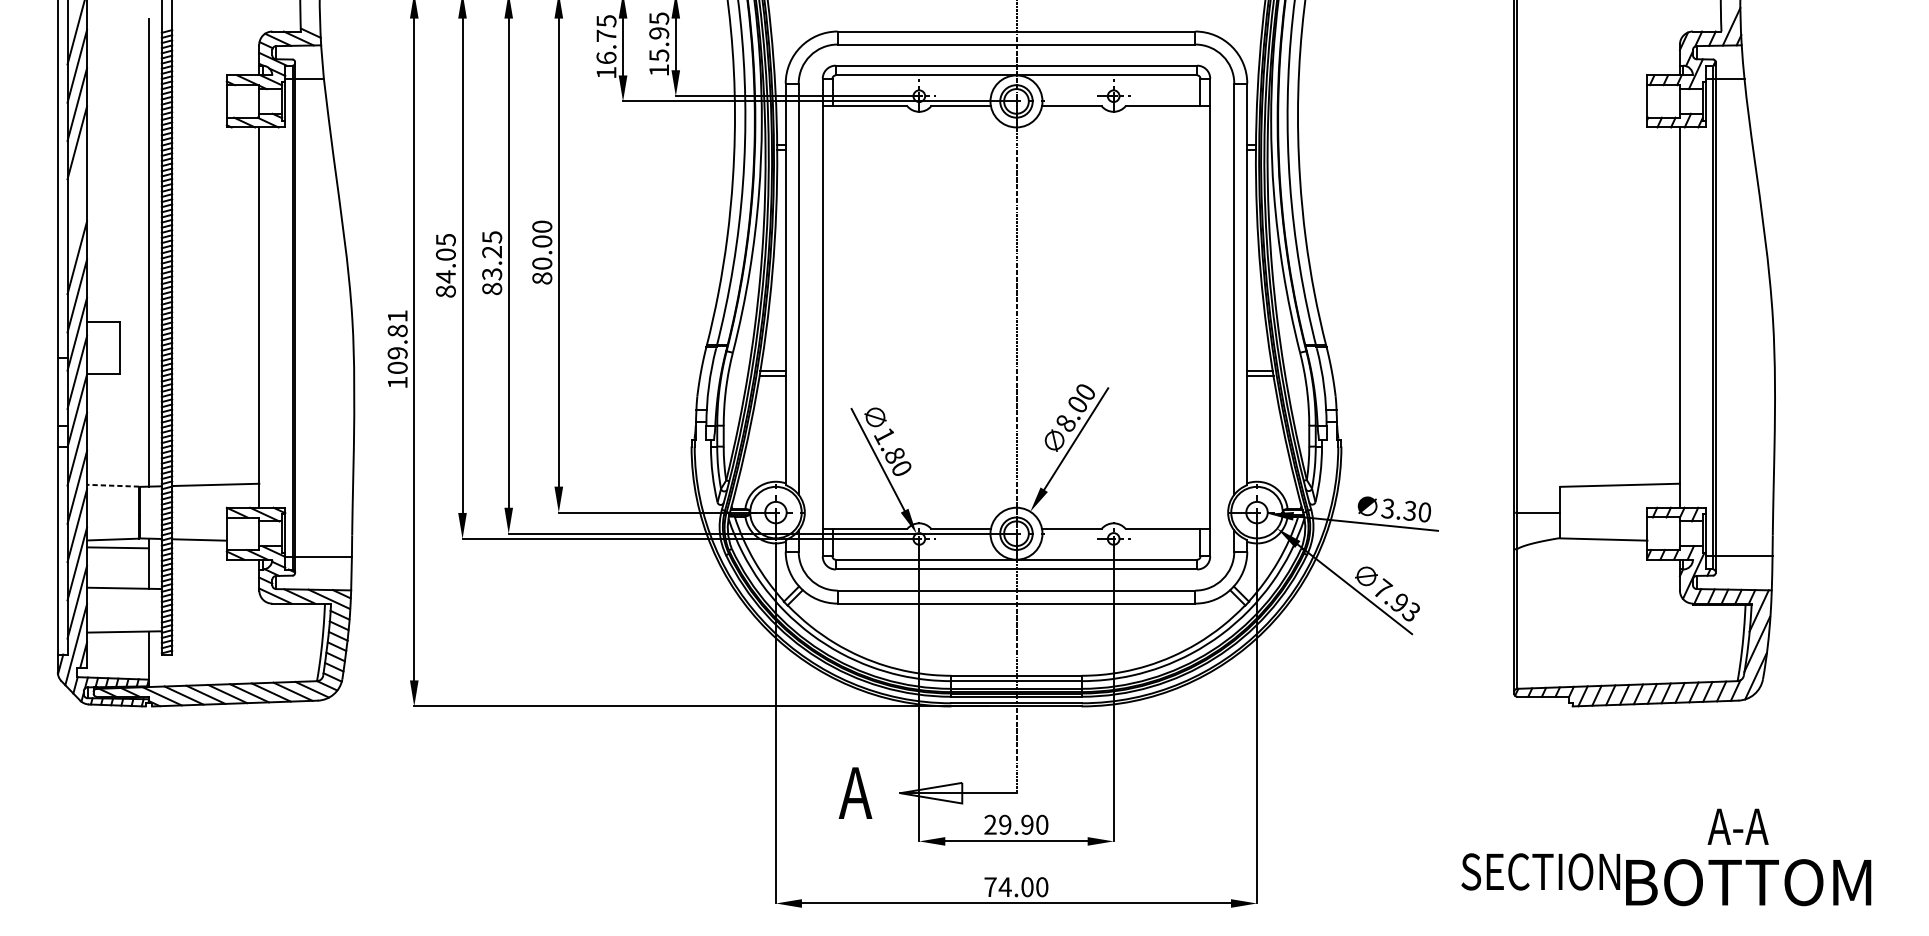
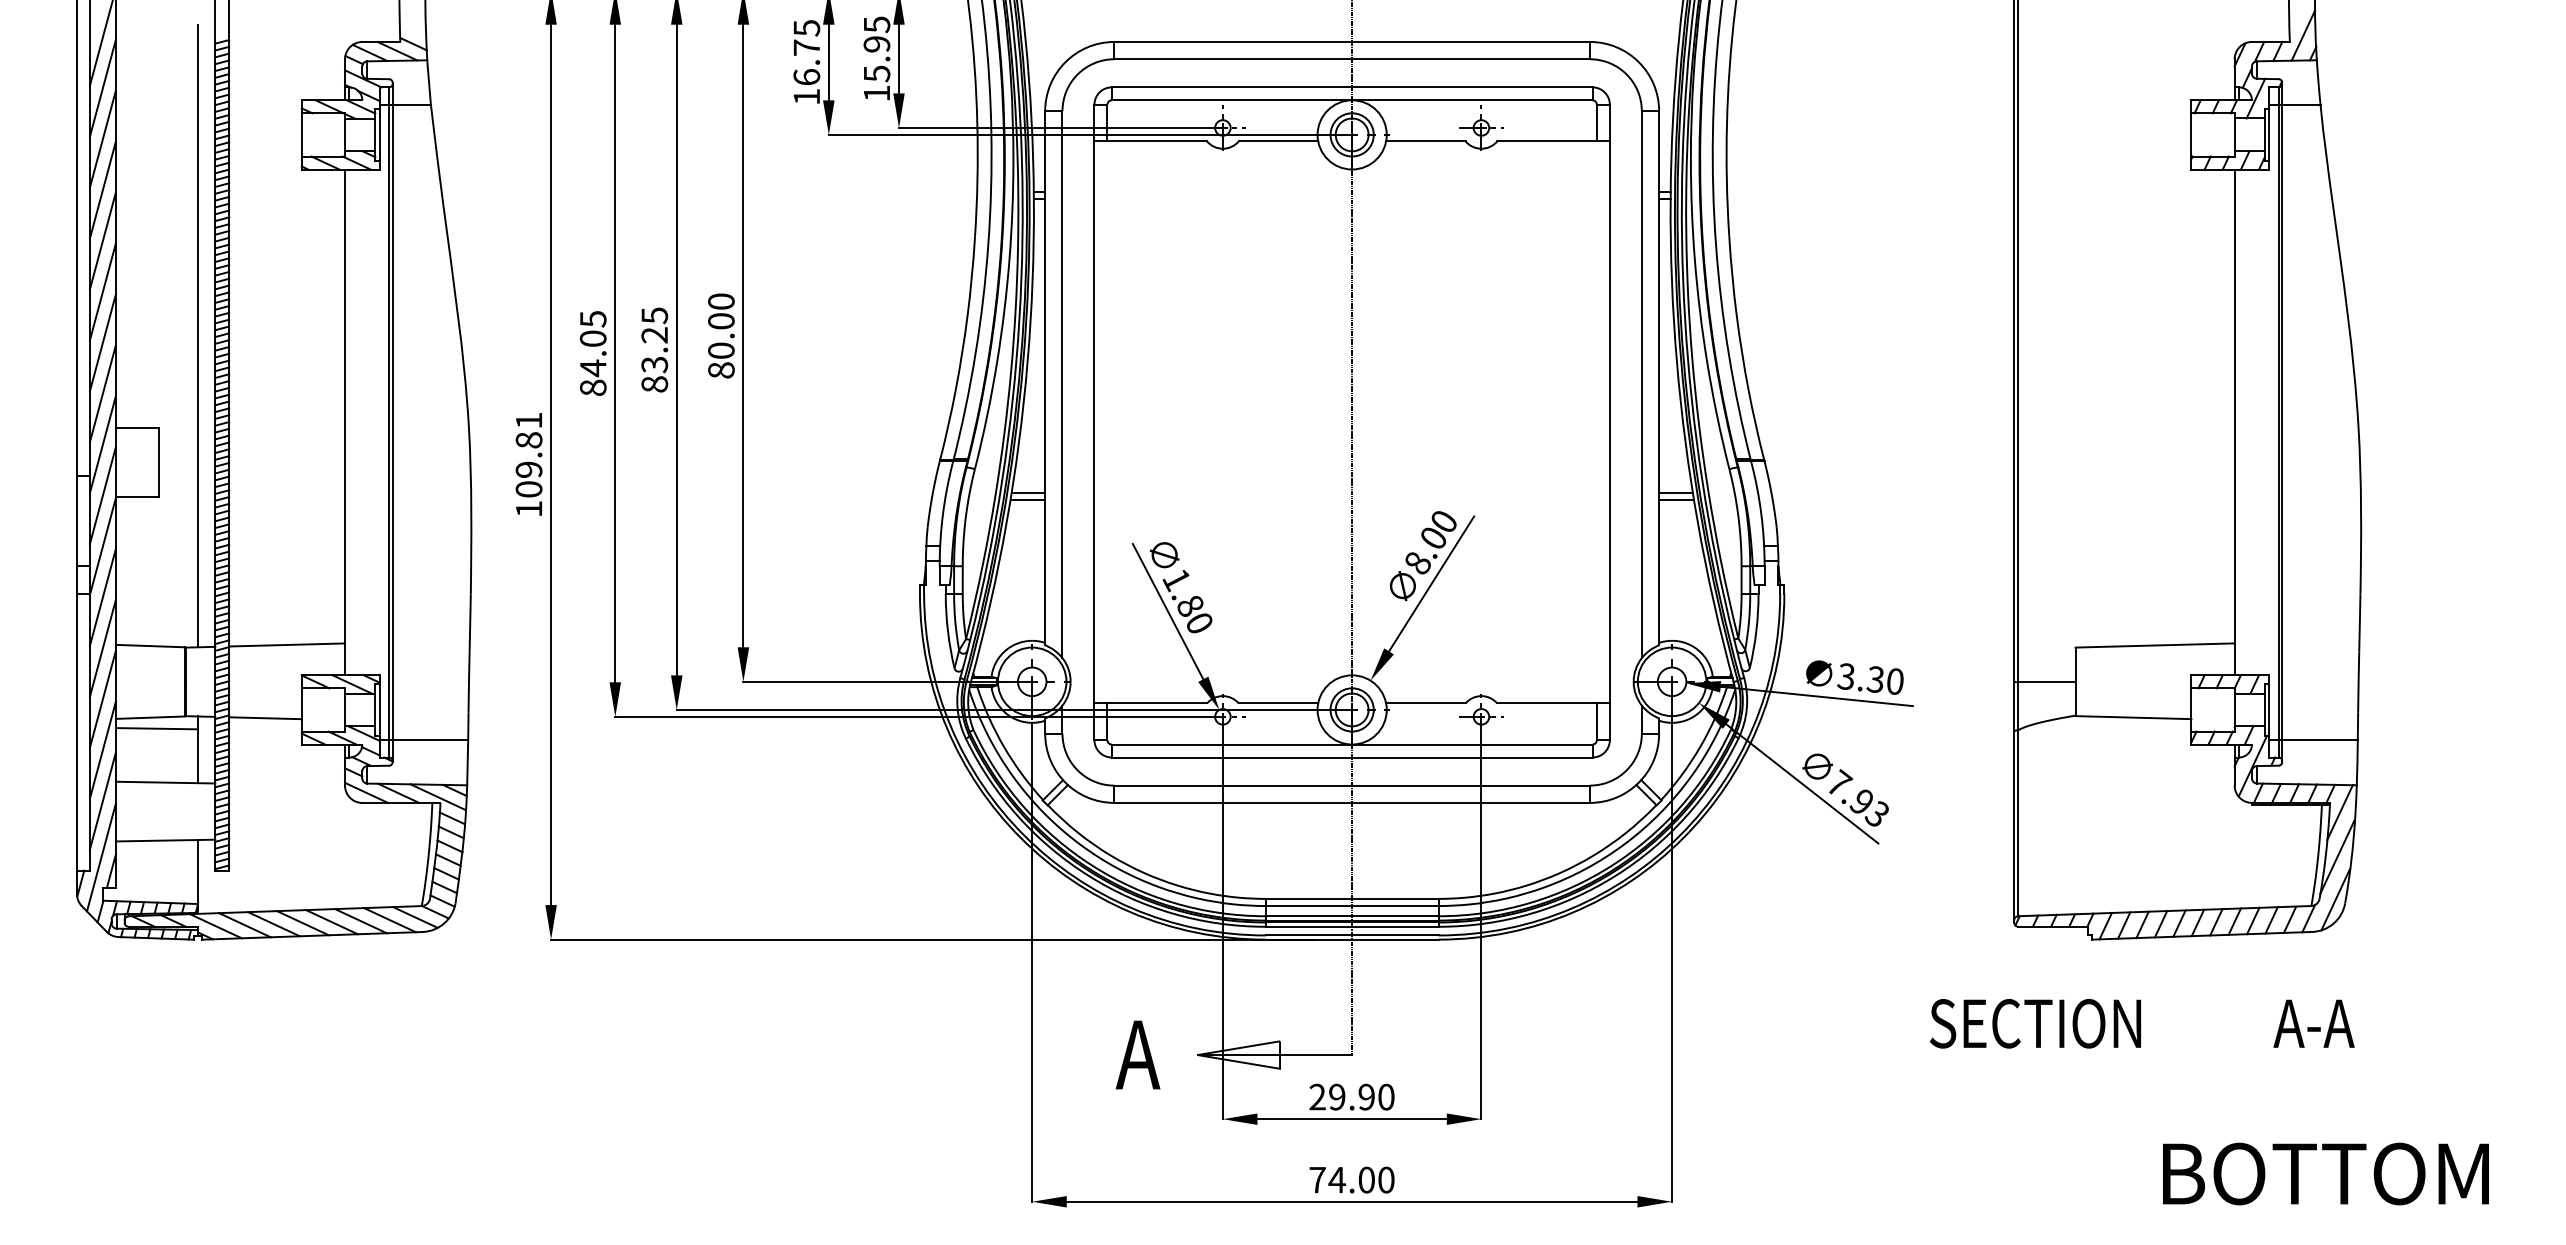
line: (77, 180) -> (102, 240), added
line: (77, 219) -> (102, 291), added
line: (113, 486) -> (150, 646), dashed -> solid
text: (1737, 826) -> (2313, 1023), moved
text: (1540, 871) -> (2035, 1023), moved

